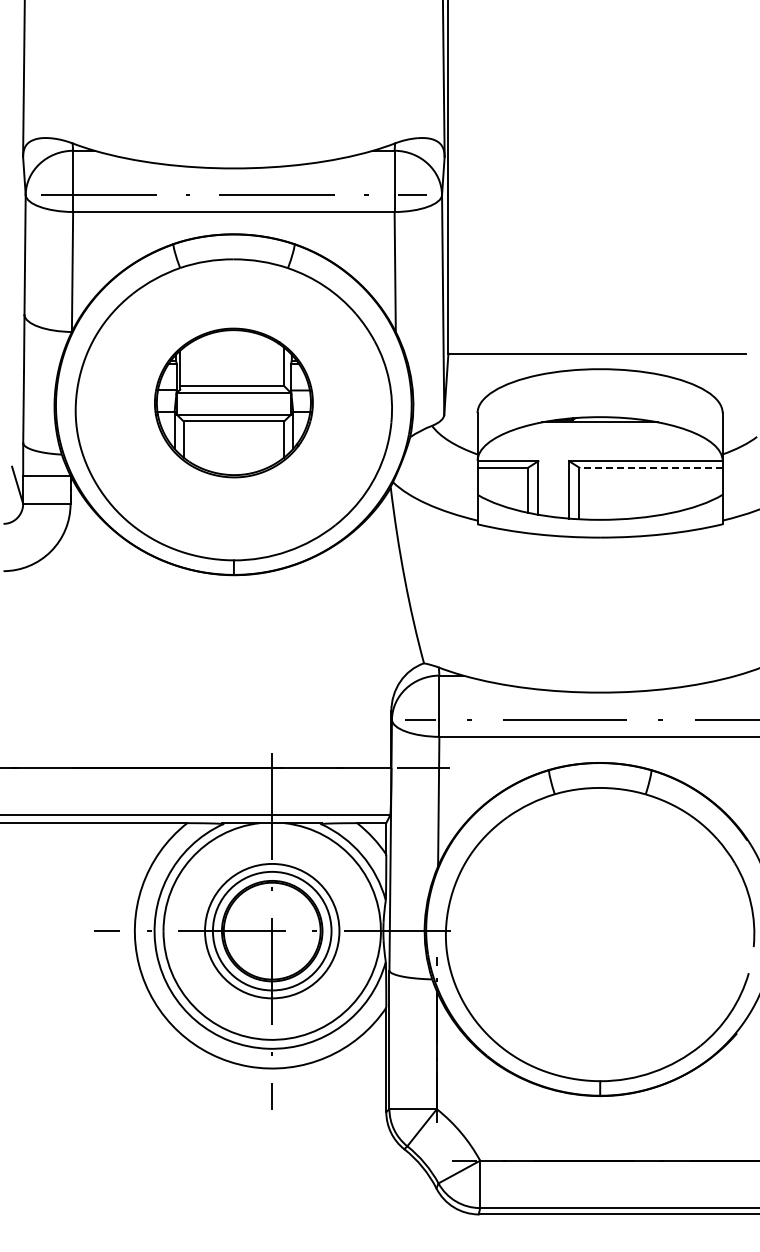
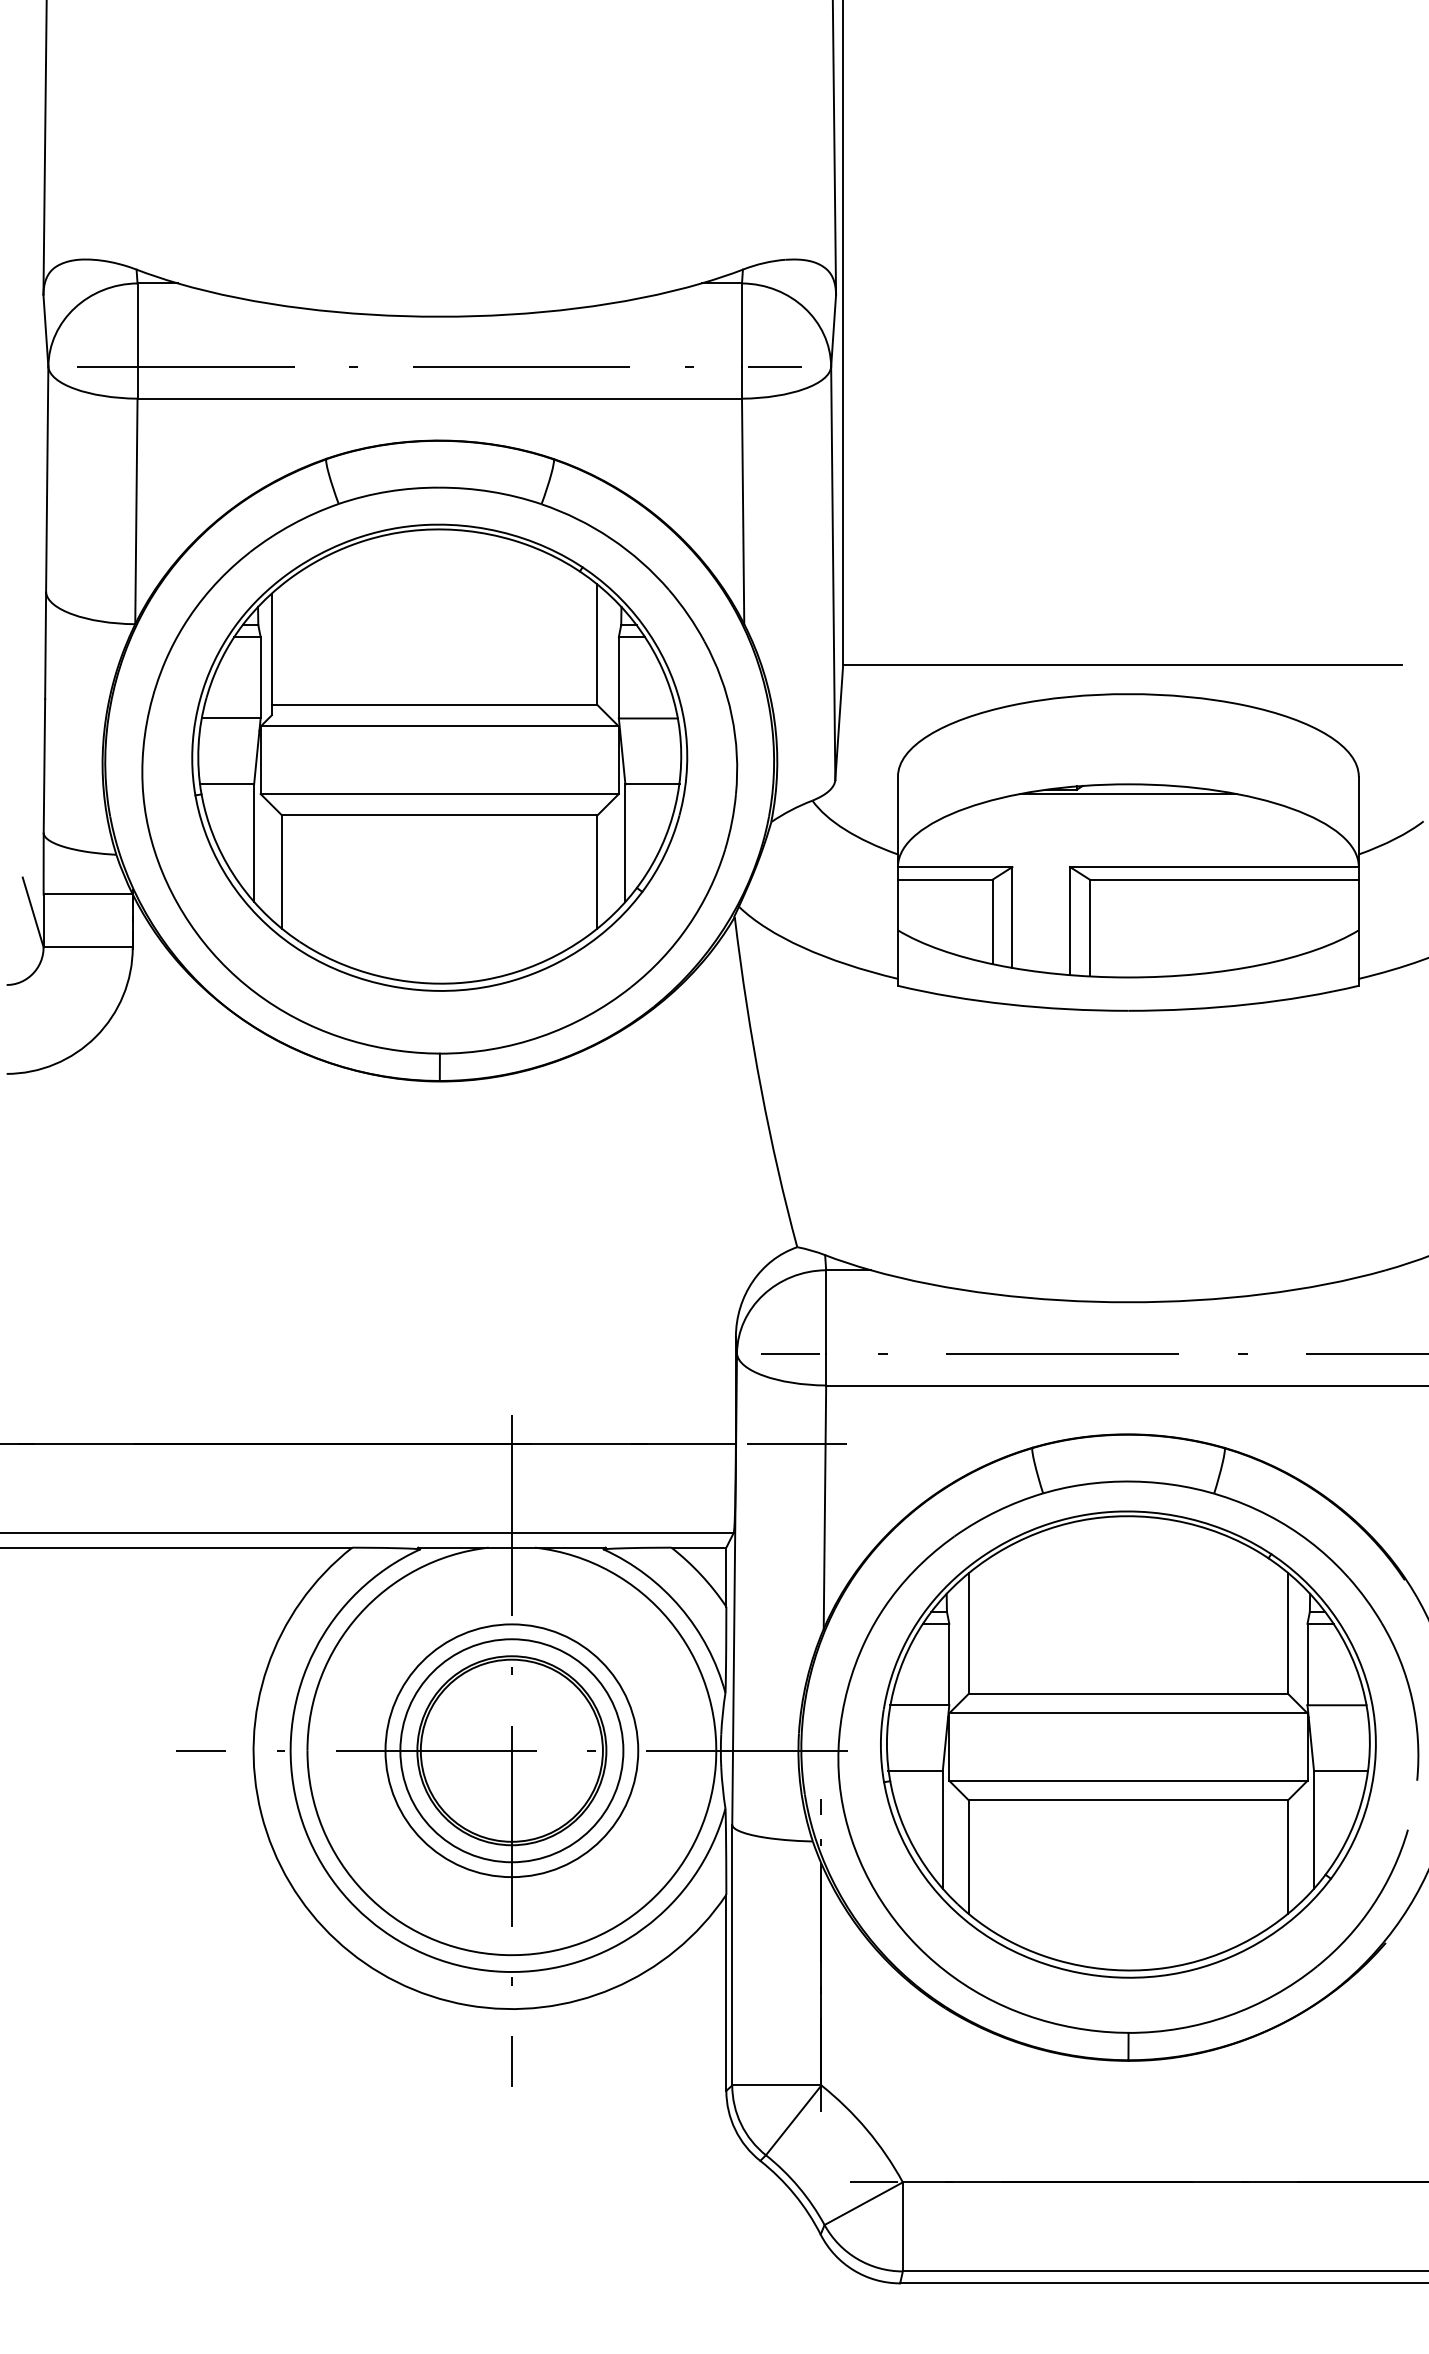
part: (233, 402) -> (439, 756), size x1.67
line: (651, 467) -> (1224, 878), dashed -> solid
part: (599, 927) -> (1127, 1743), added

